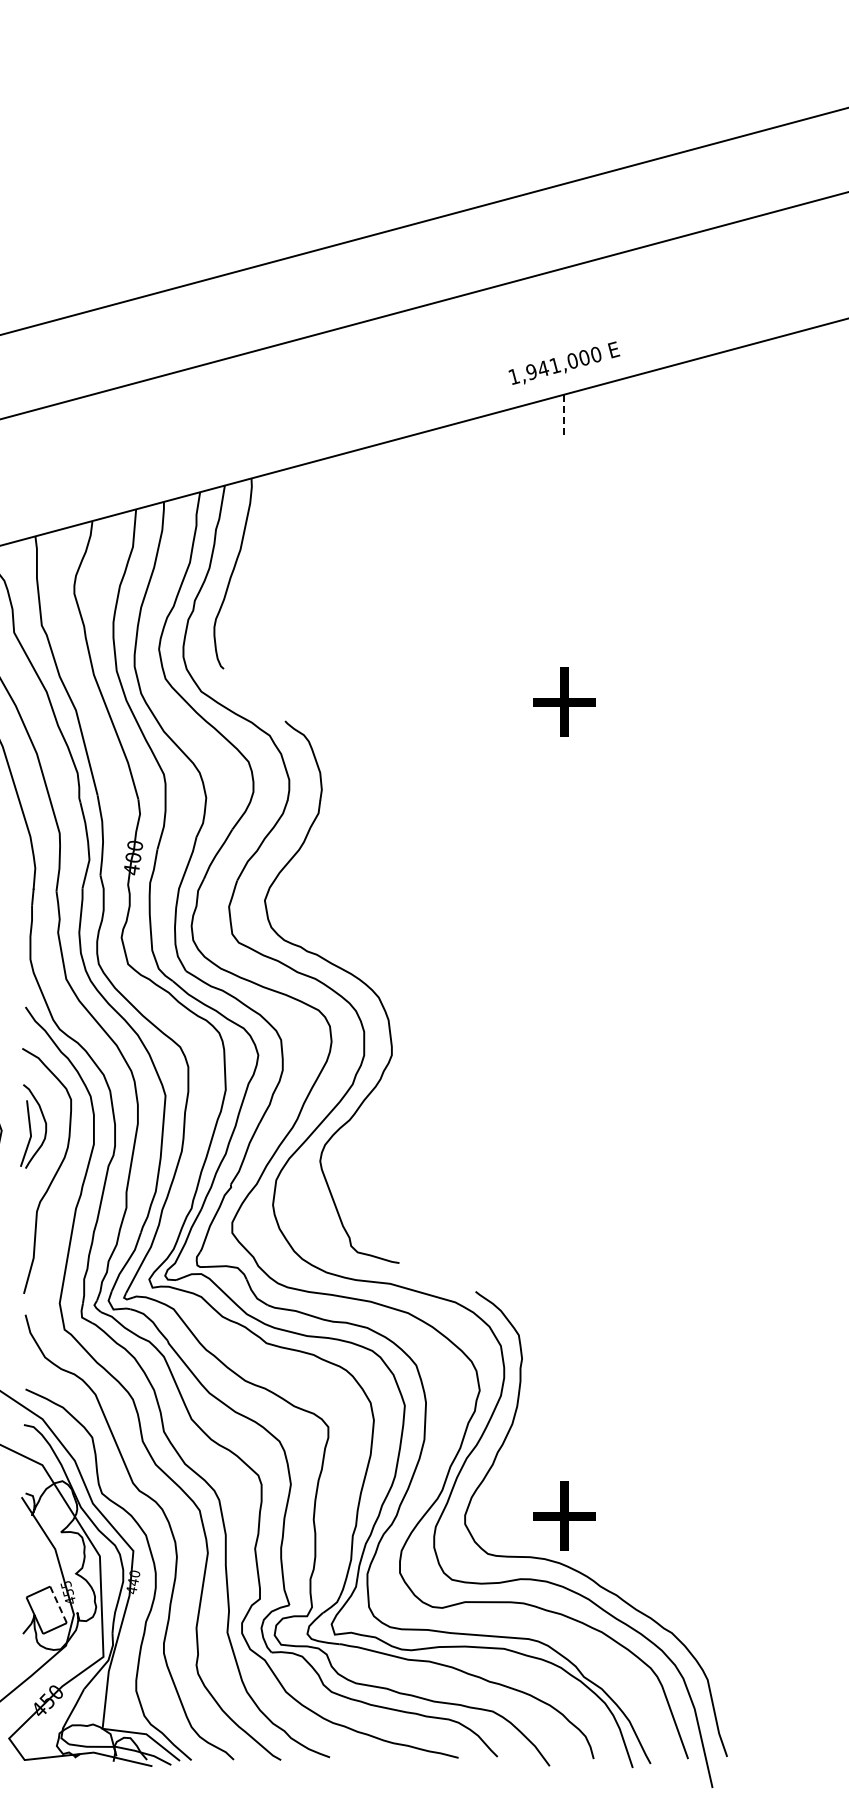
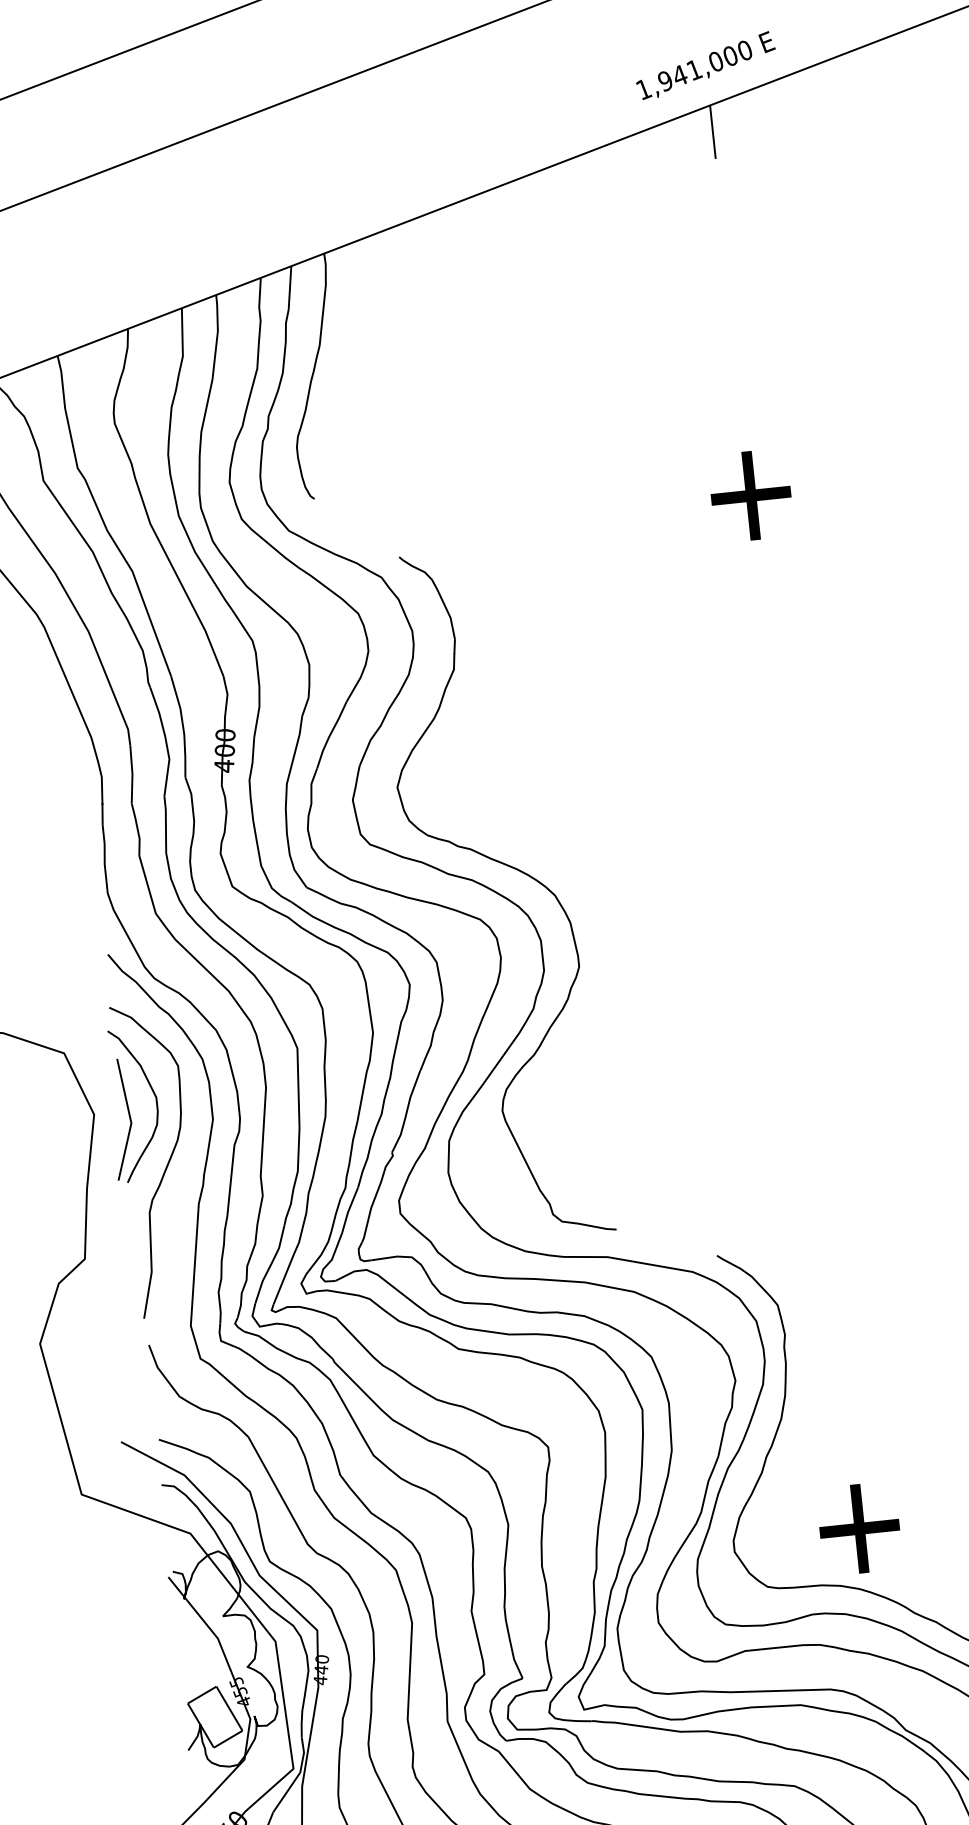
line: (564, 416) -> (713, 133), dashed -> solid
part: (33, 1126) -> (133, 1105), size x1.43
line: (58, 1605) -> (229, 1709), dashed -> solid

